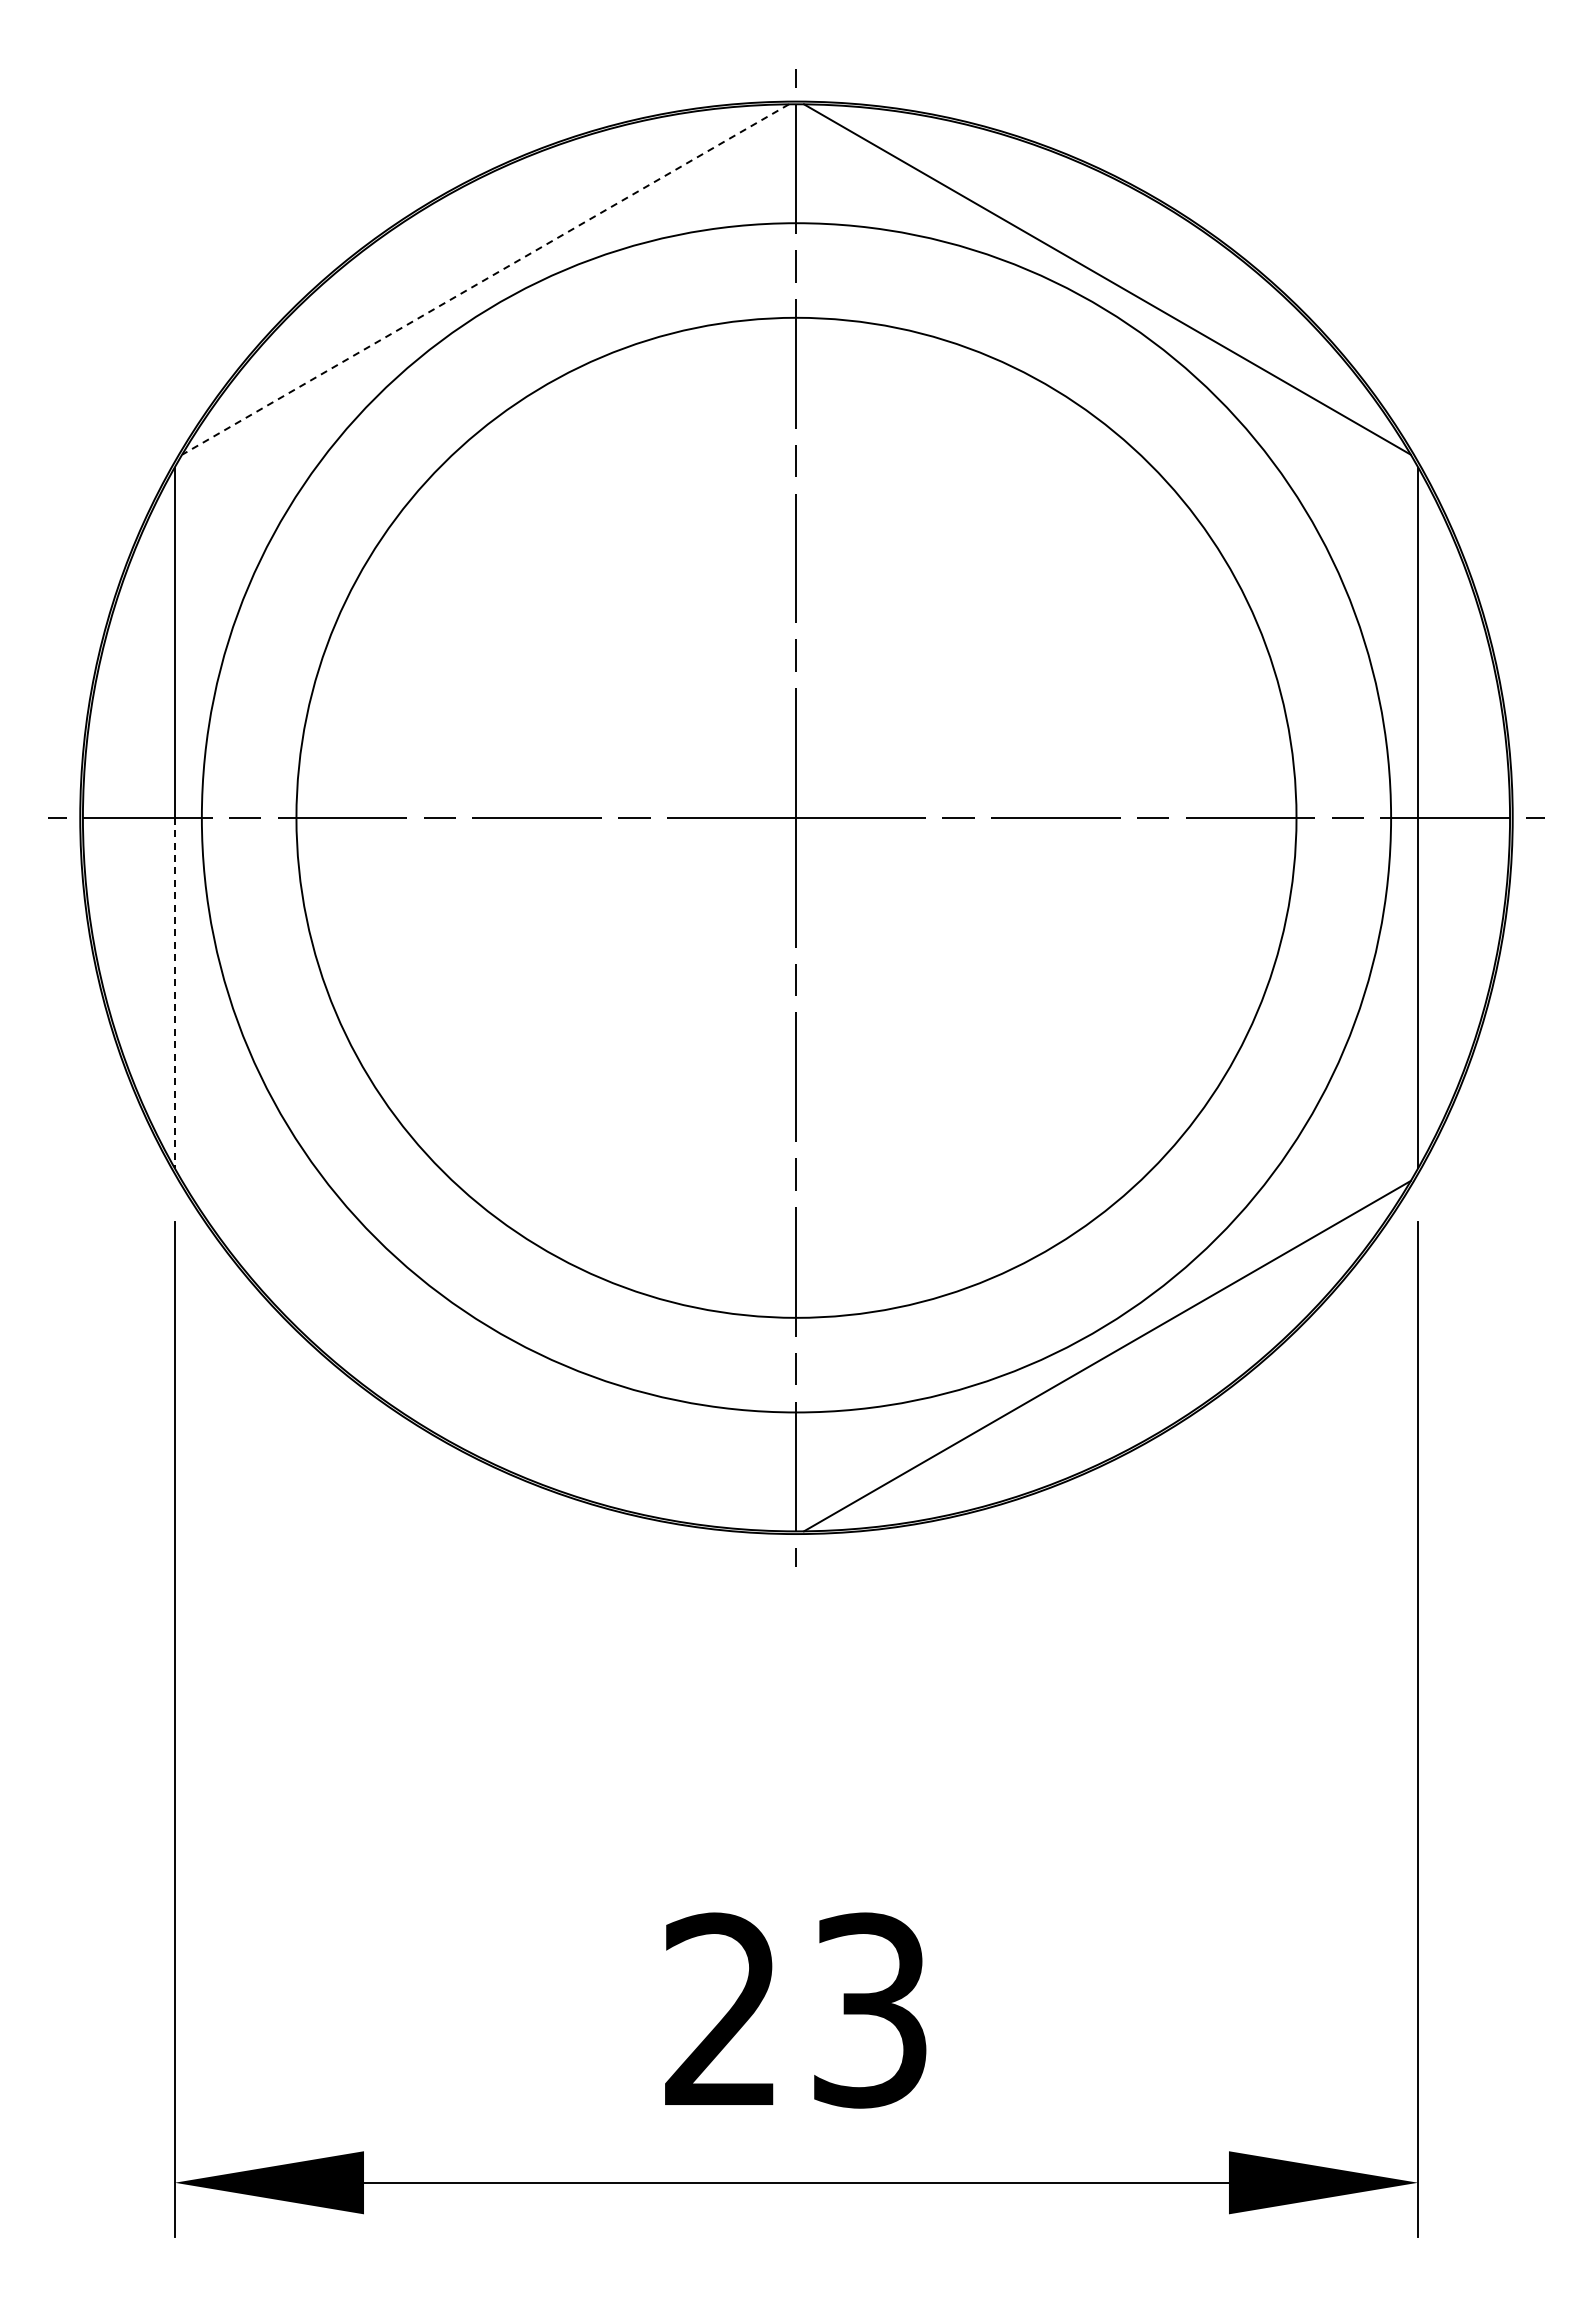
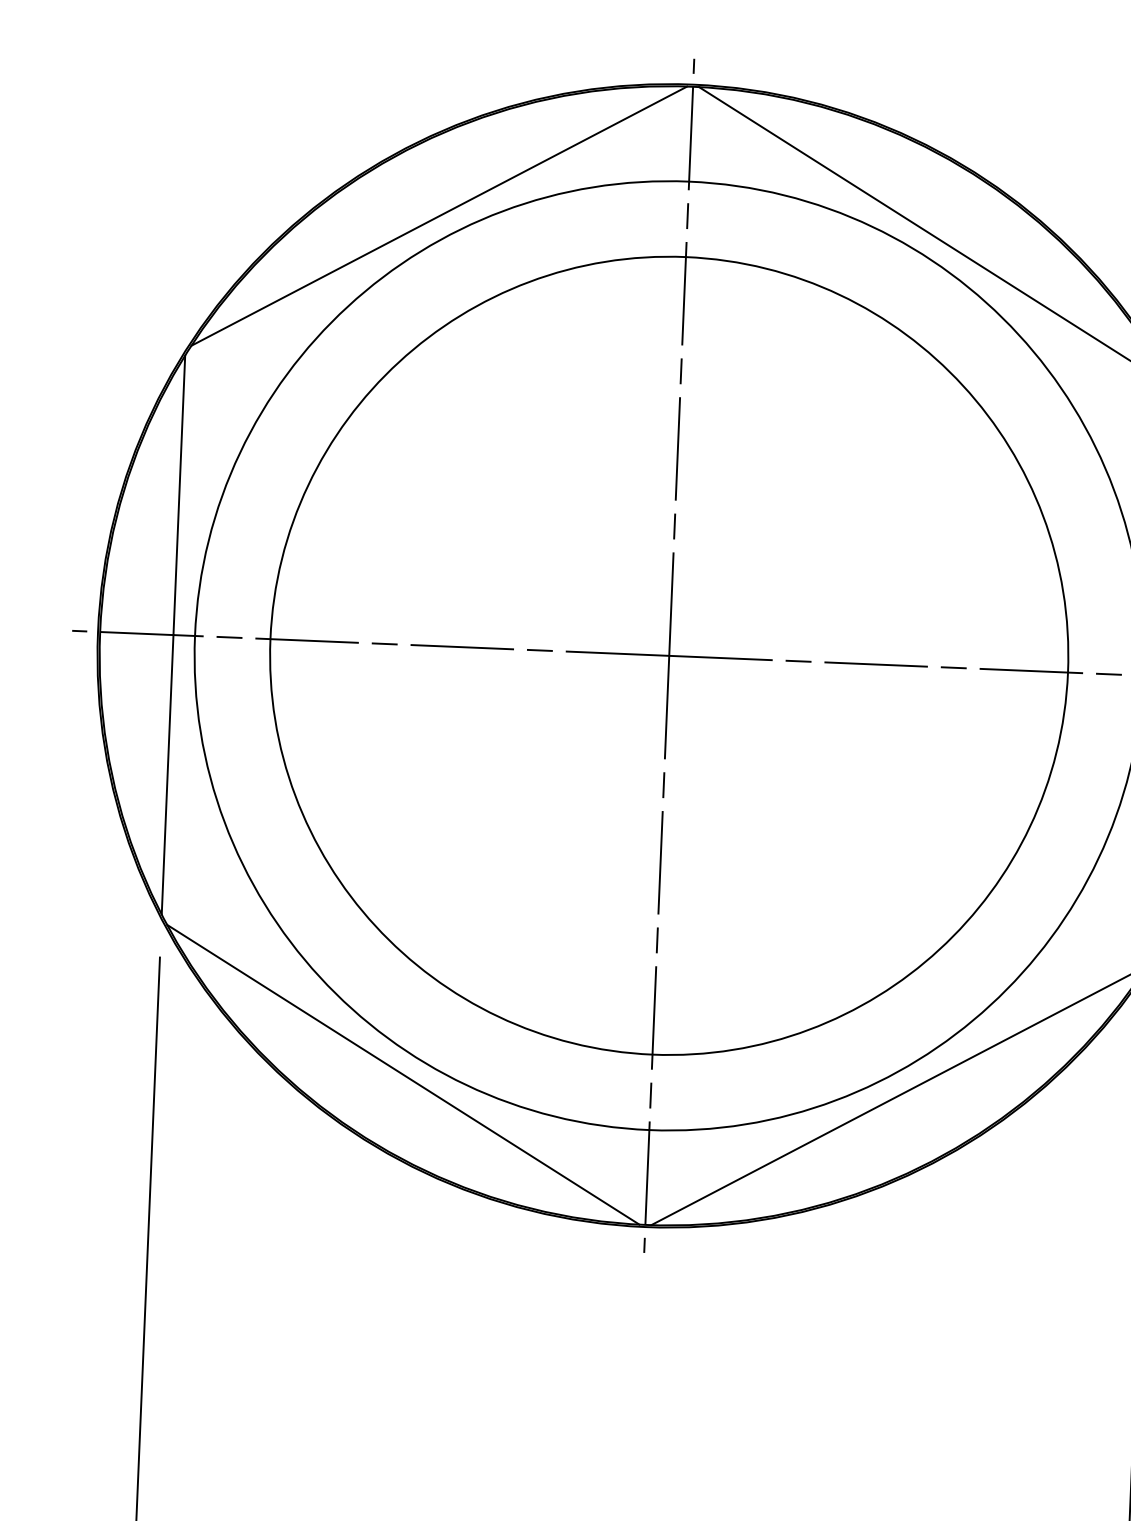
line: (485, 279) -> (439, 216), dashed -> solid
line: (174, 993) -> (167, 775), dashed -> solid
line: (485, 1356) -> (403, 1075), added

